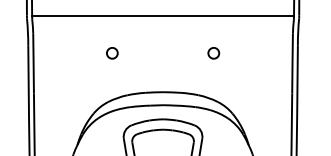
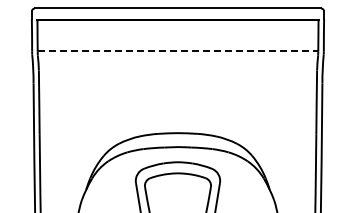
line: (163, 15) -> (178, 51), solid -> dashed
circle: (112, 53) -> (123, 91), removed
circle: (213, 53) -> (231, 91), removed

